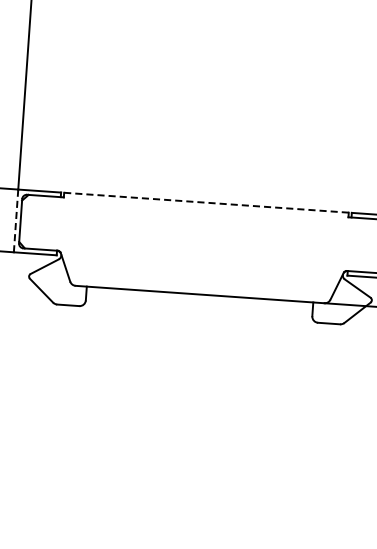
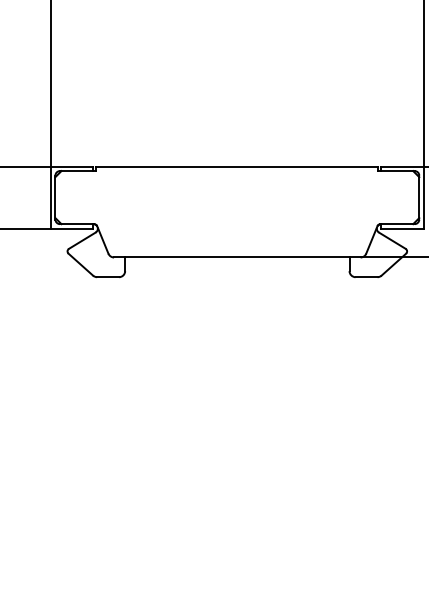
line: (206, 202) -> (237, 166), dashed -> solid
line: (15, 220) -> (50, 197), dashed -> solid

